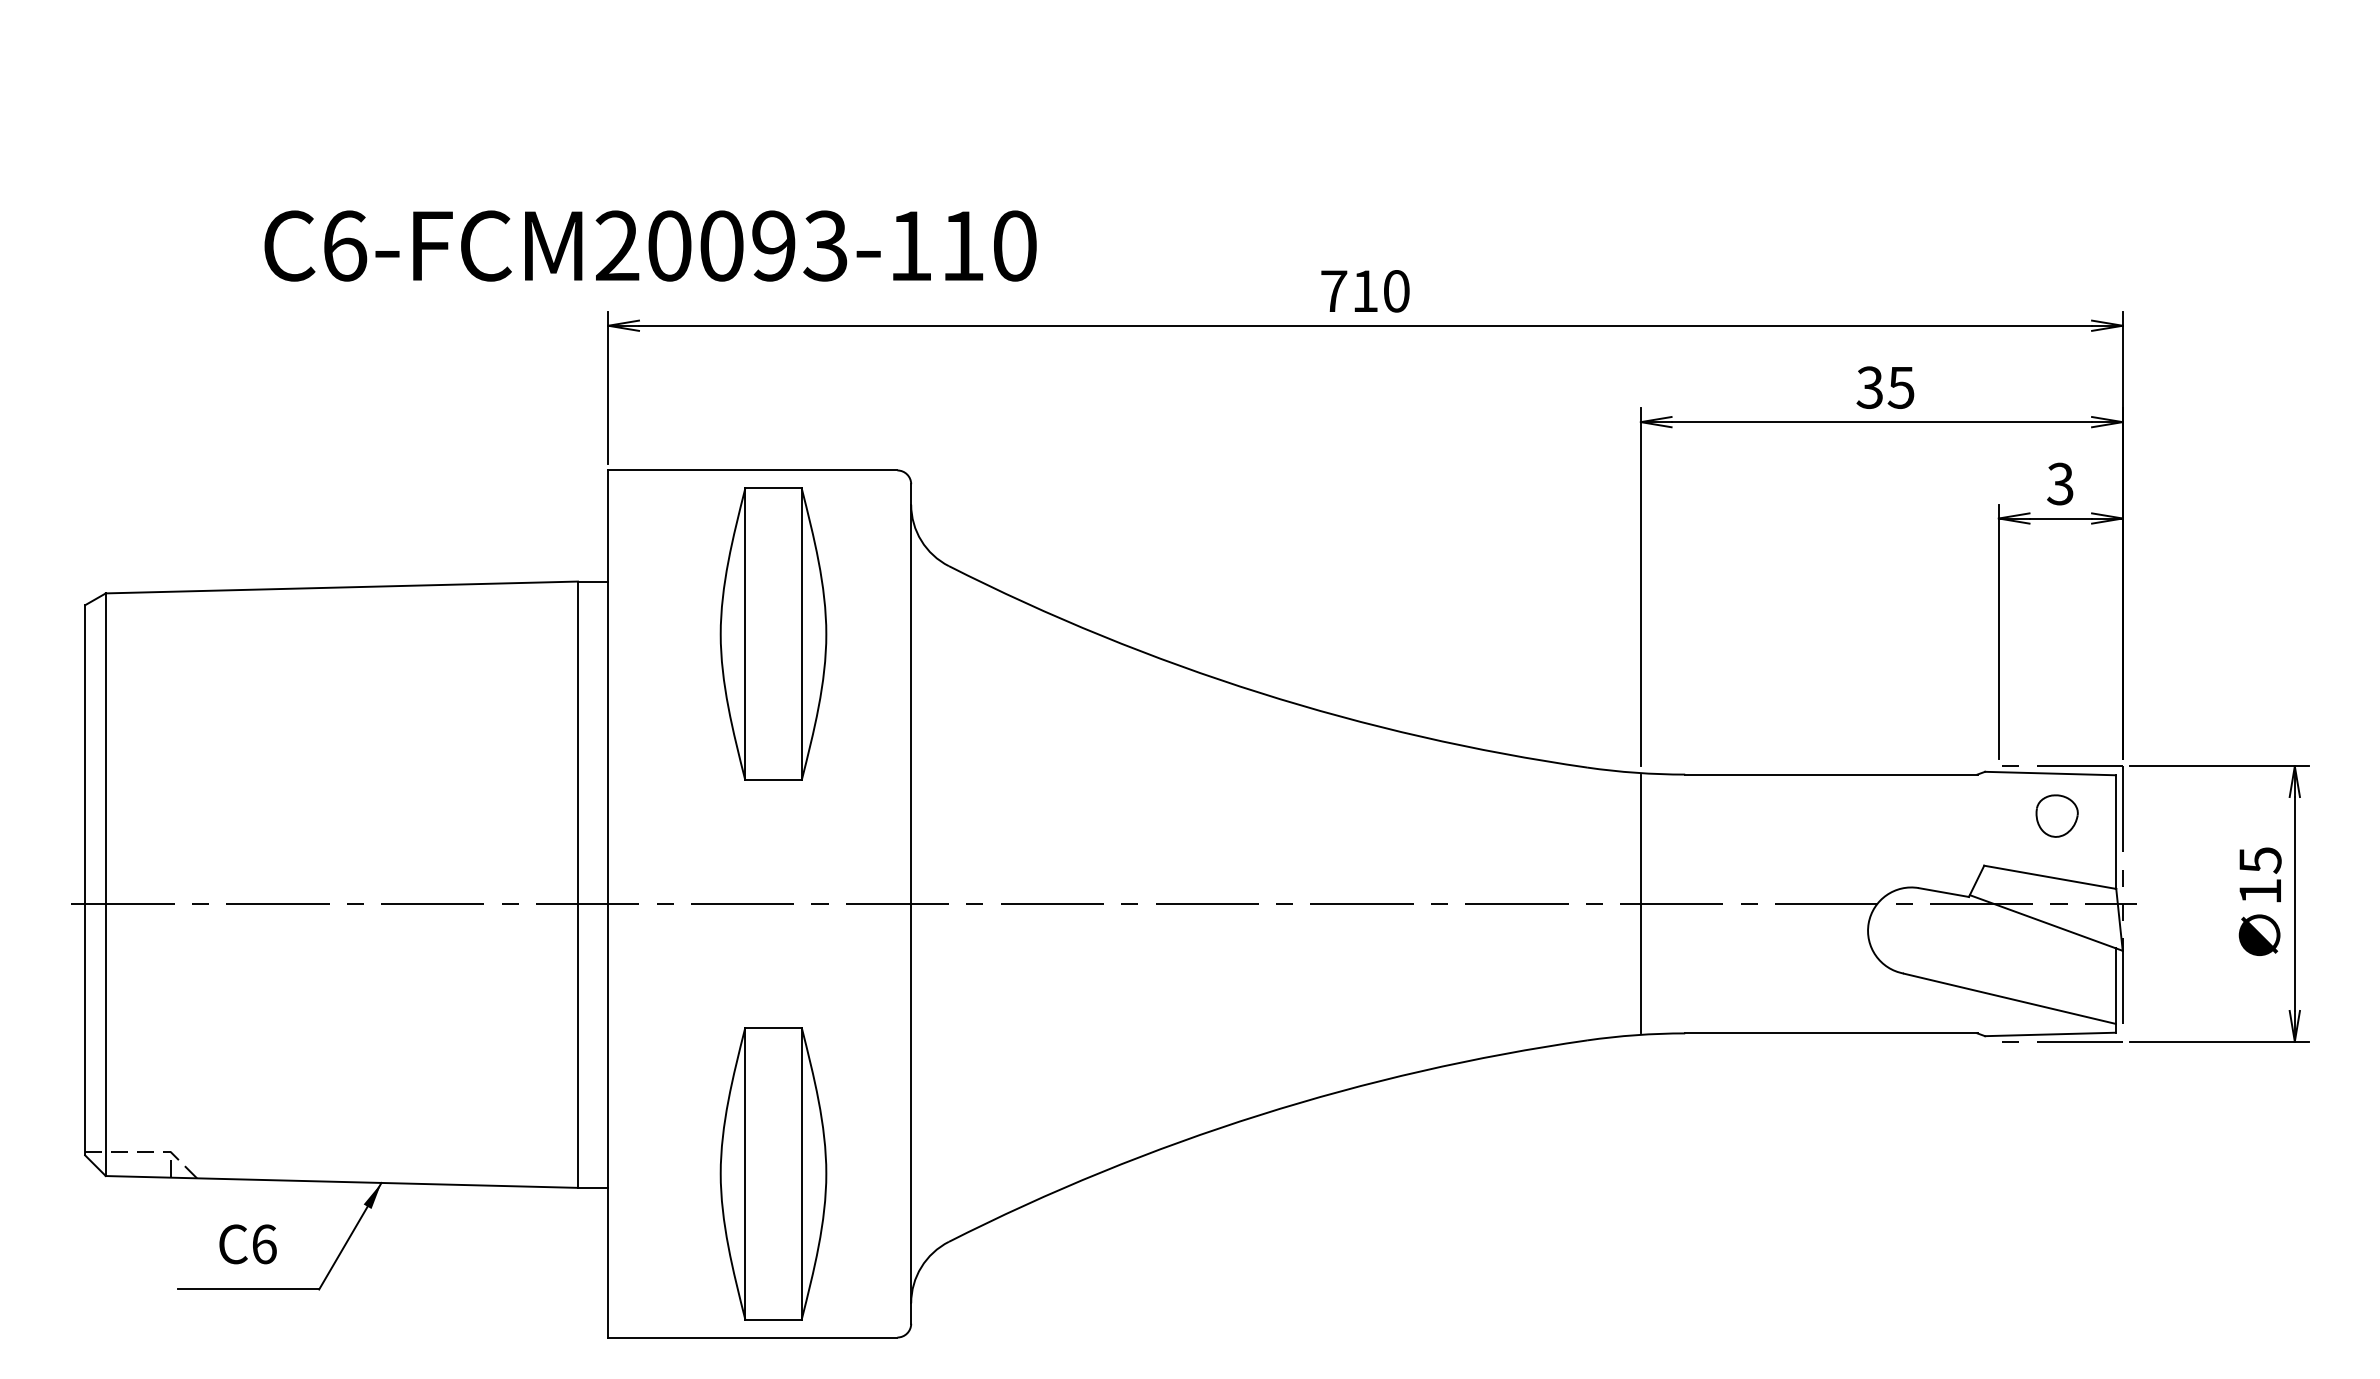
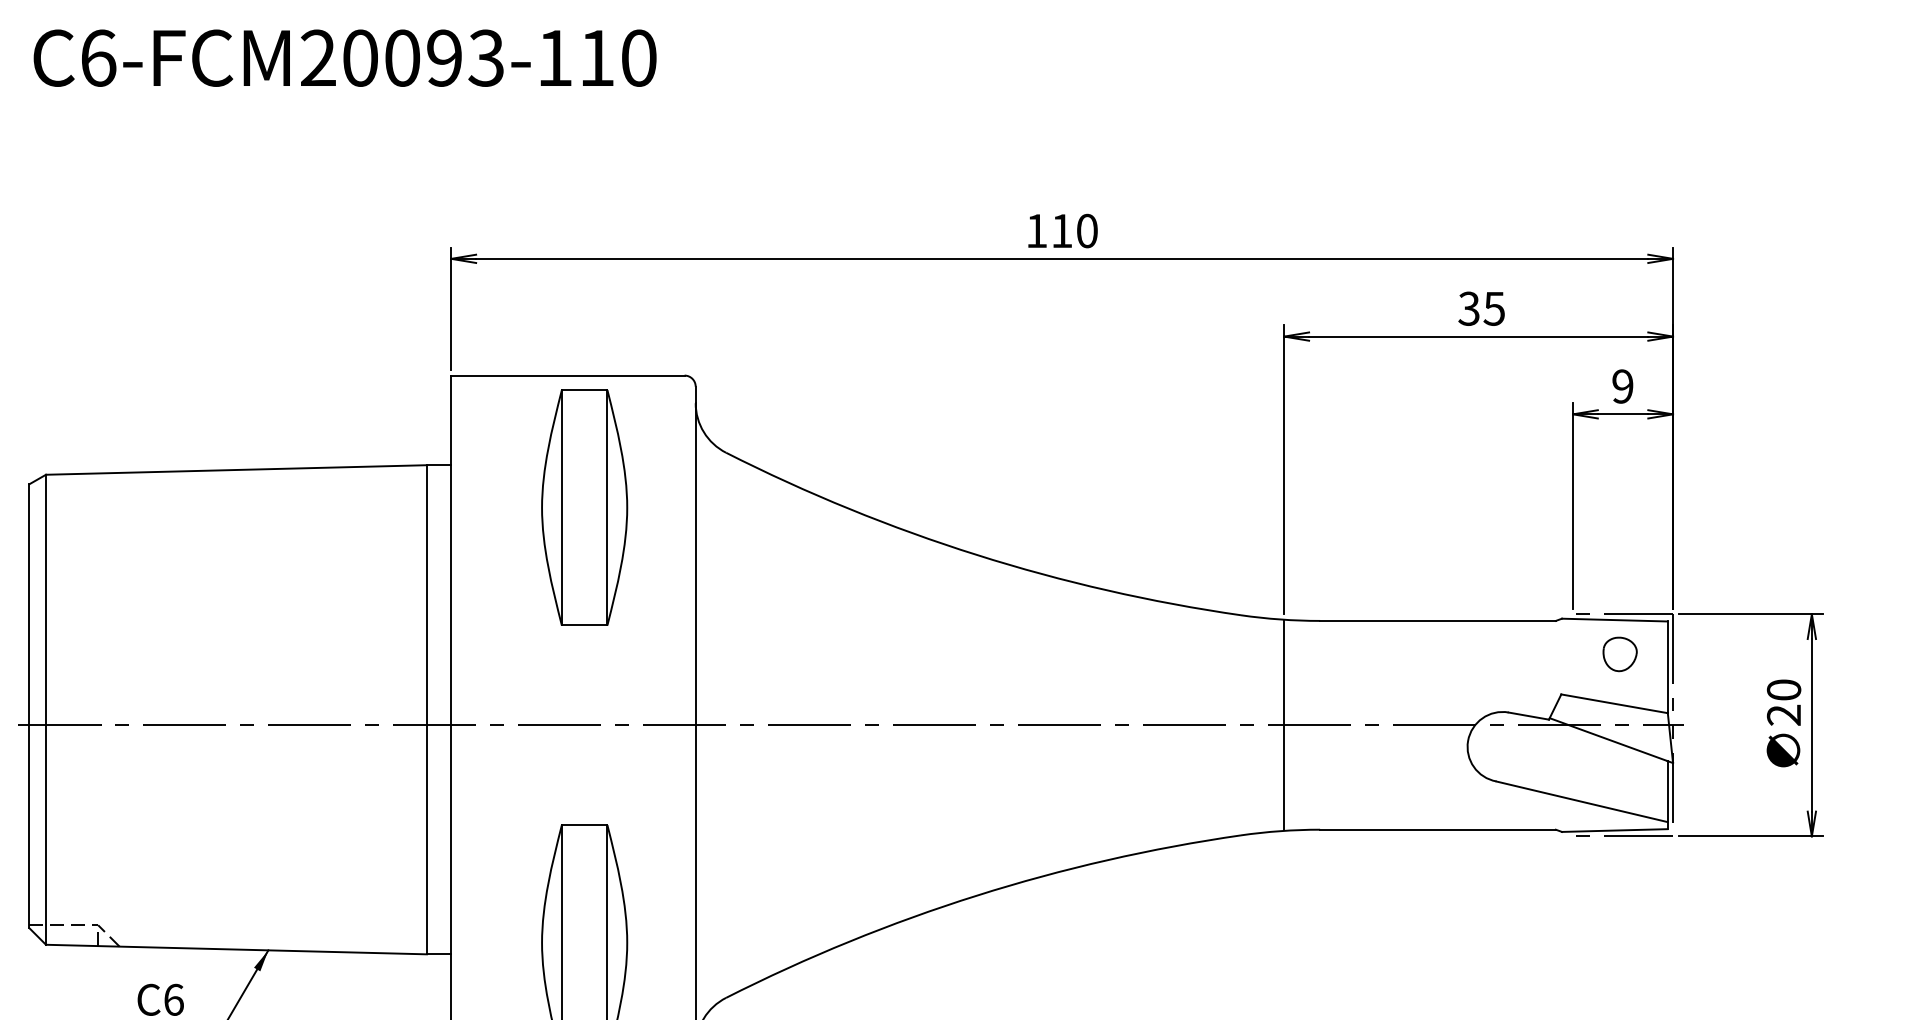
text: (650, 245) -> (345, 57), moved
text: (1334, 290) -> (1037, 230), 710 -> 110
text: (2060, 483) -> (1622, 386), 3 -> 9
text: (2260, 875) -> (1784, 702), 15 -> 20

